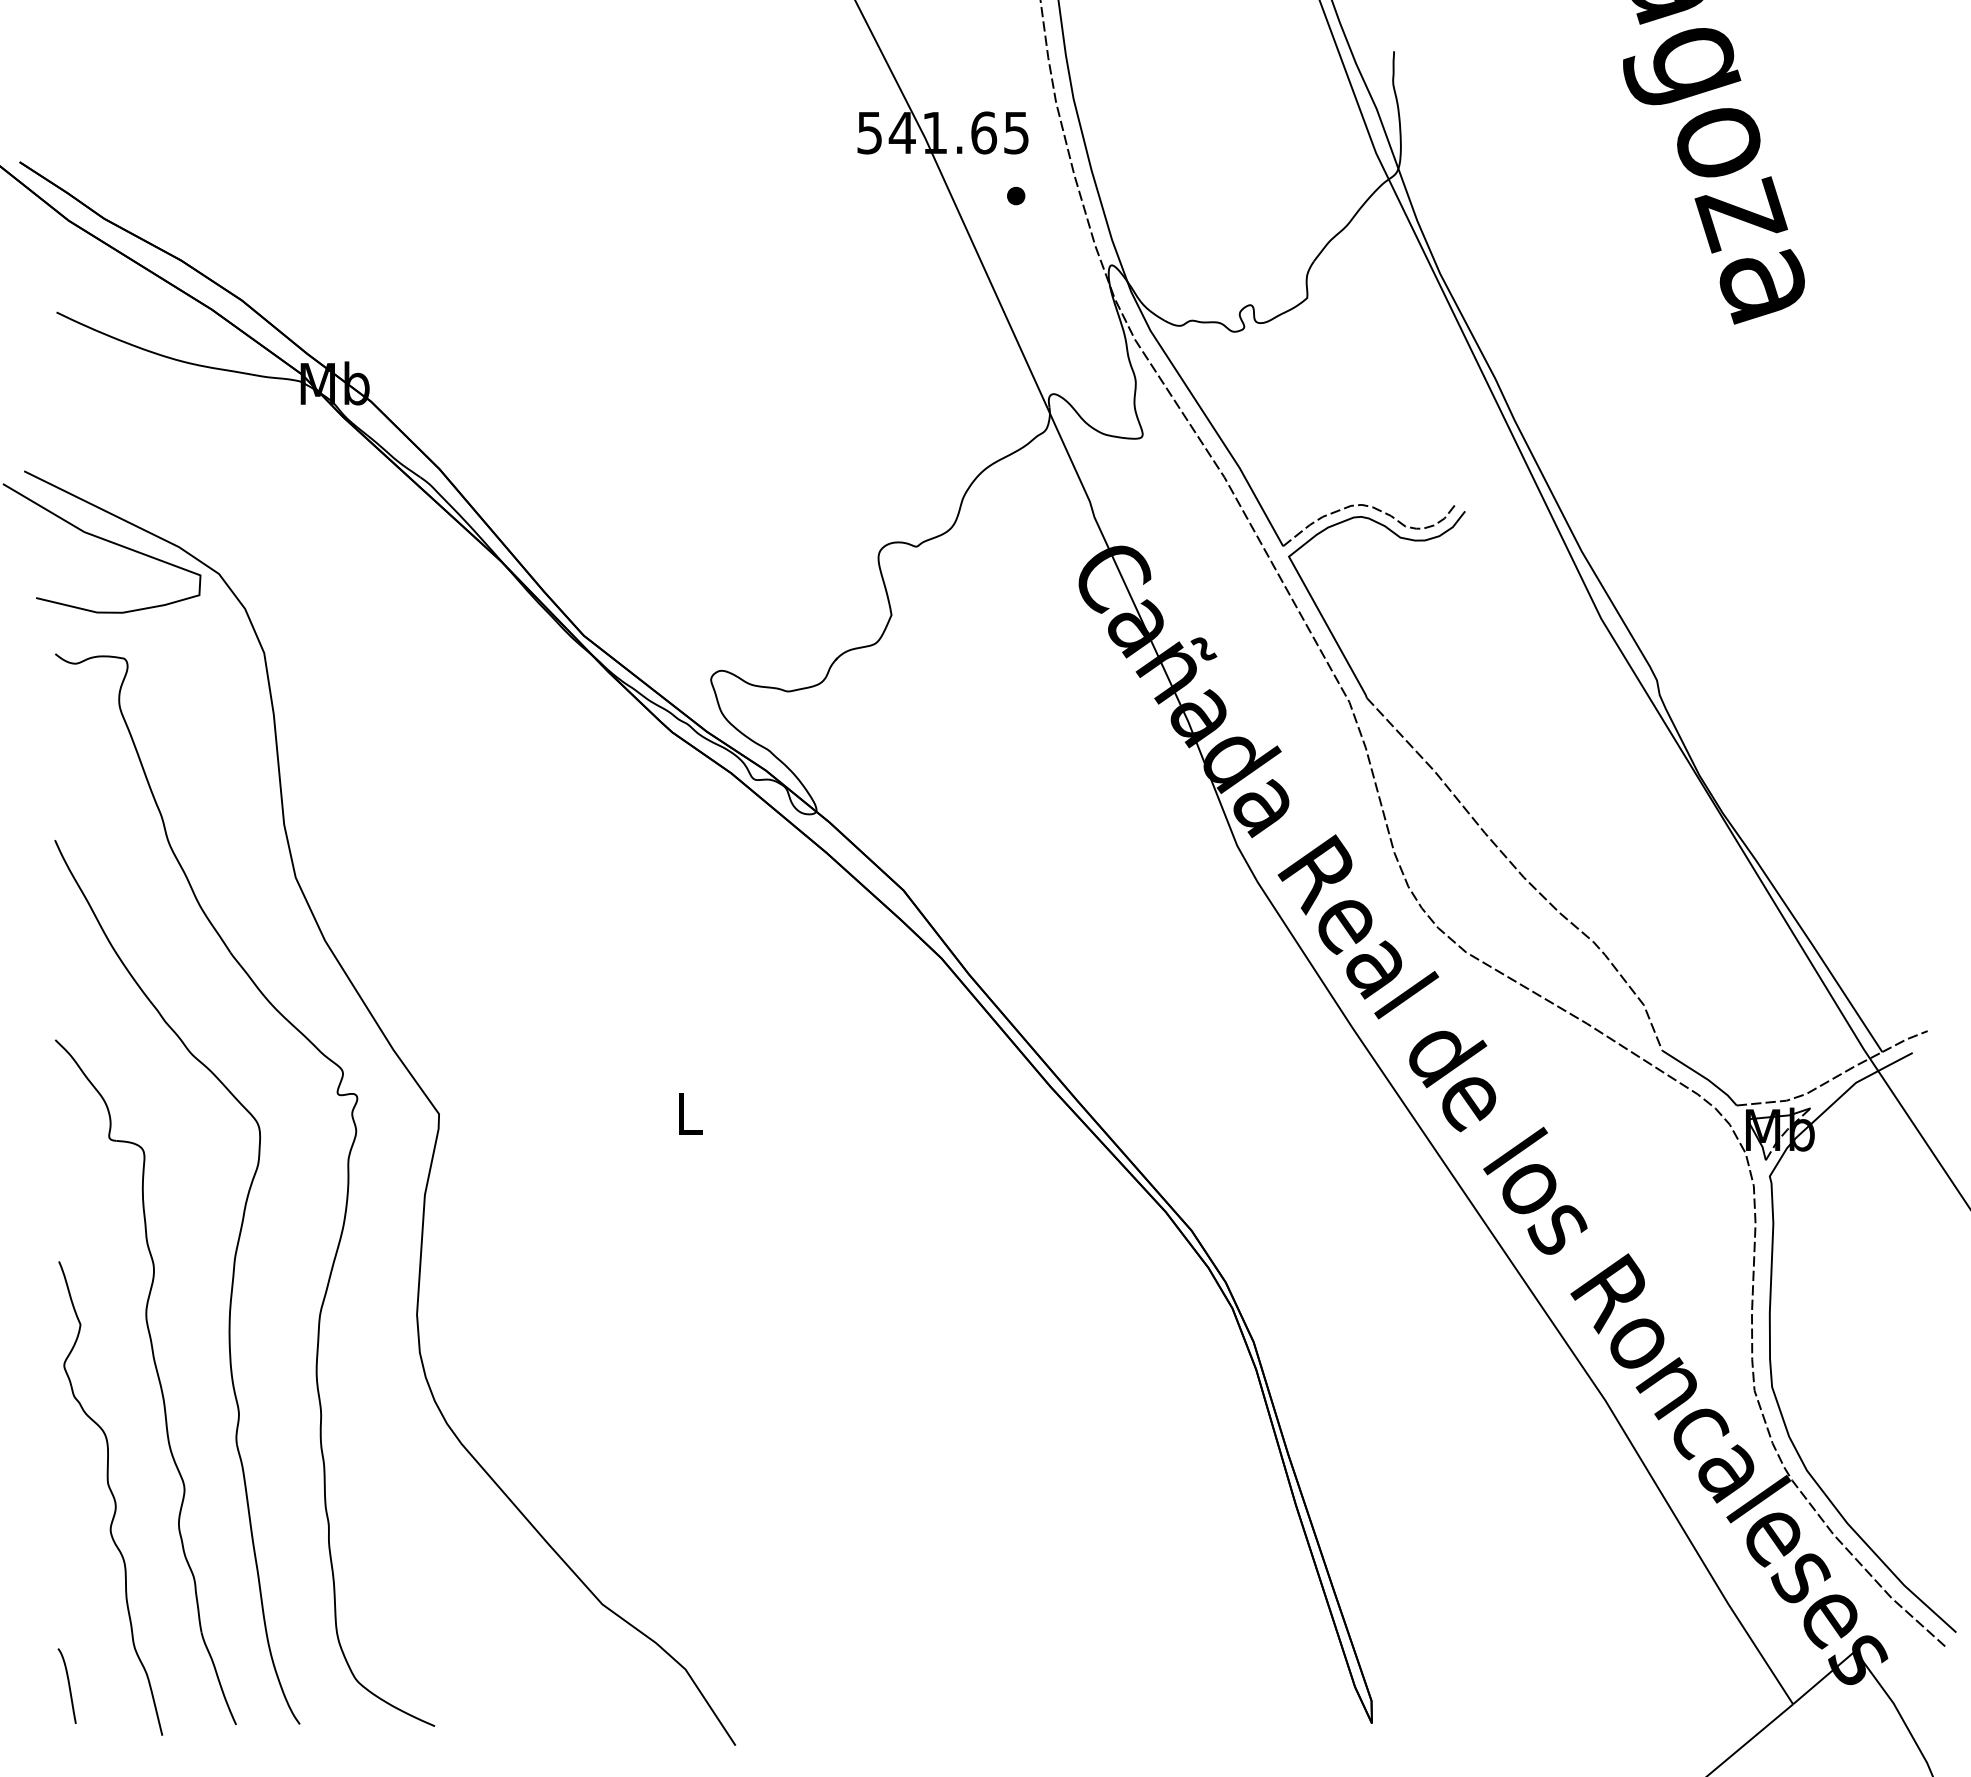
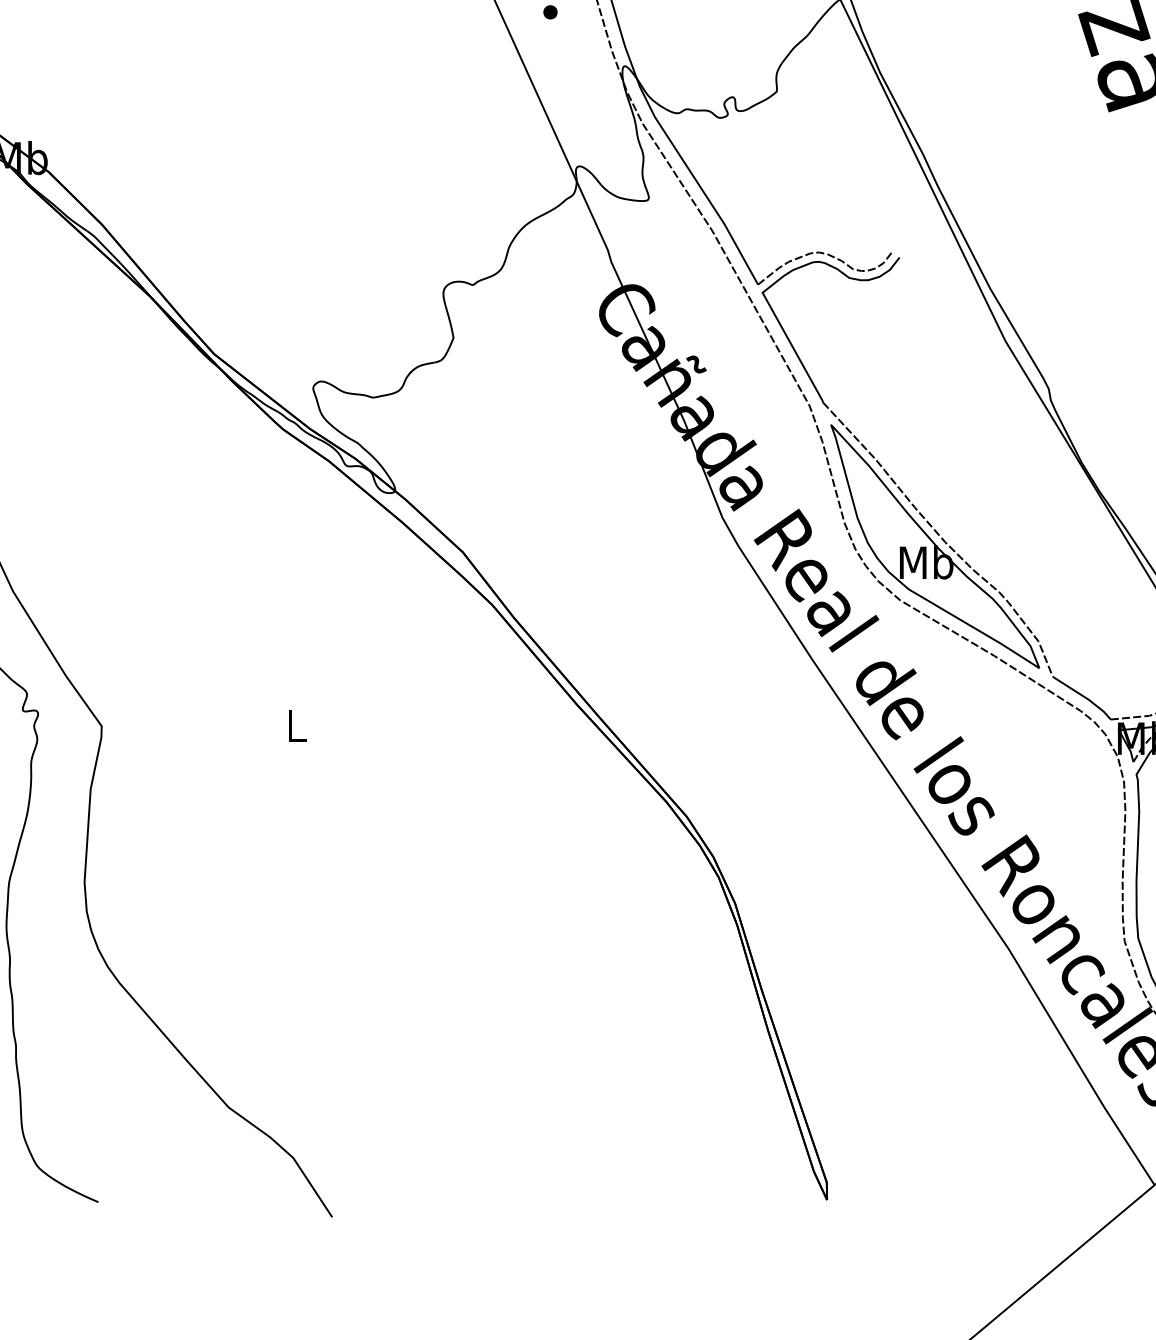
part: (1510, 883) -> (934, 546), added

